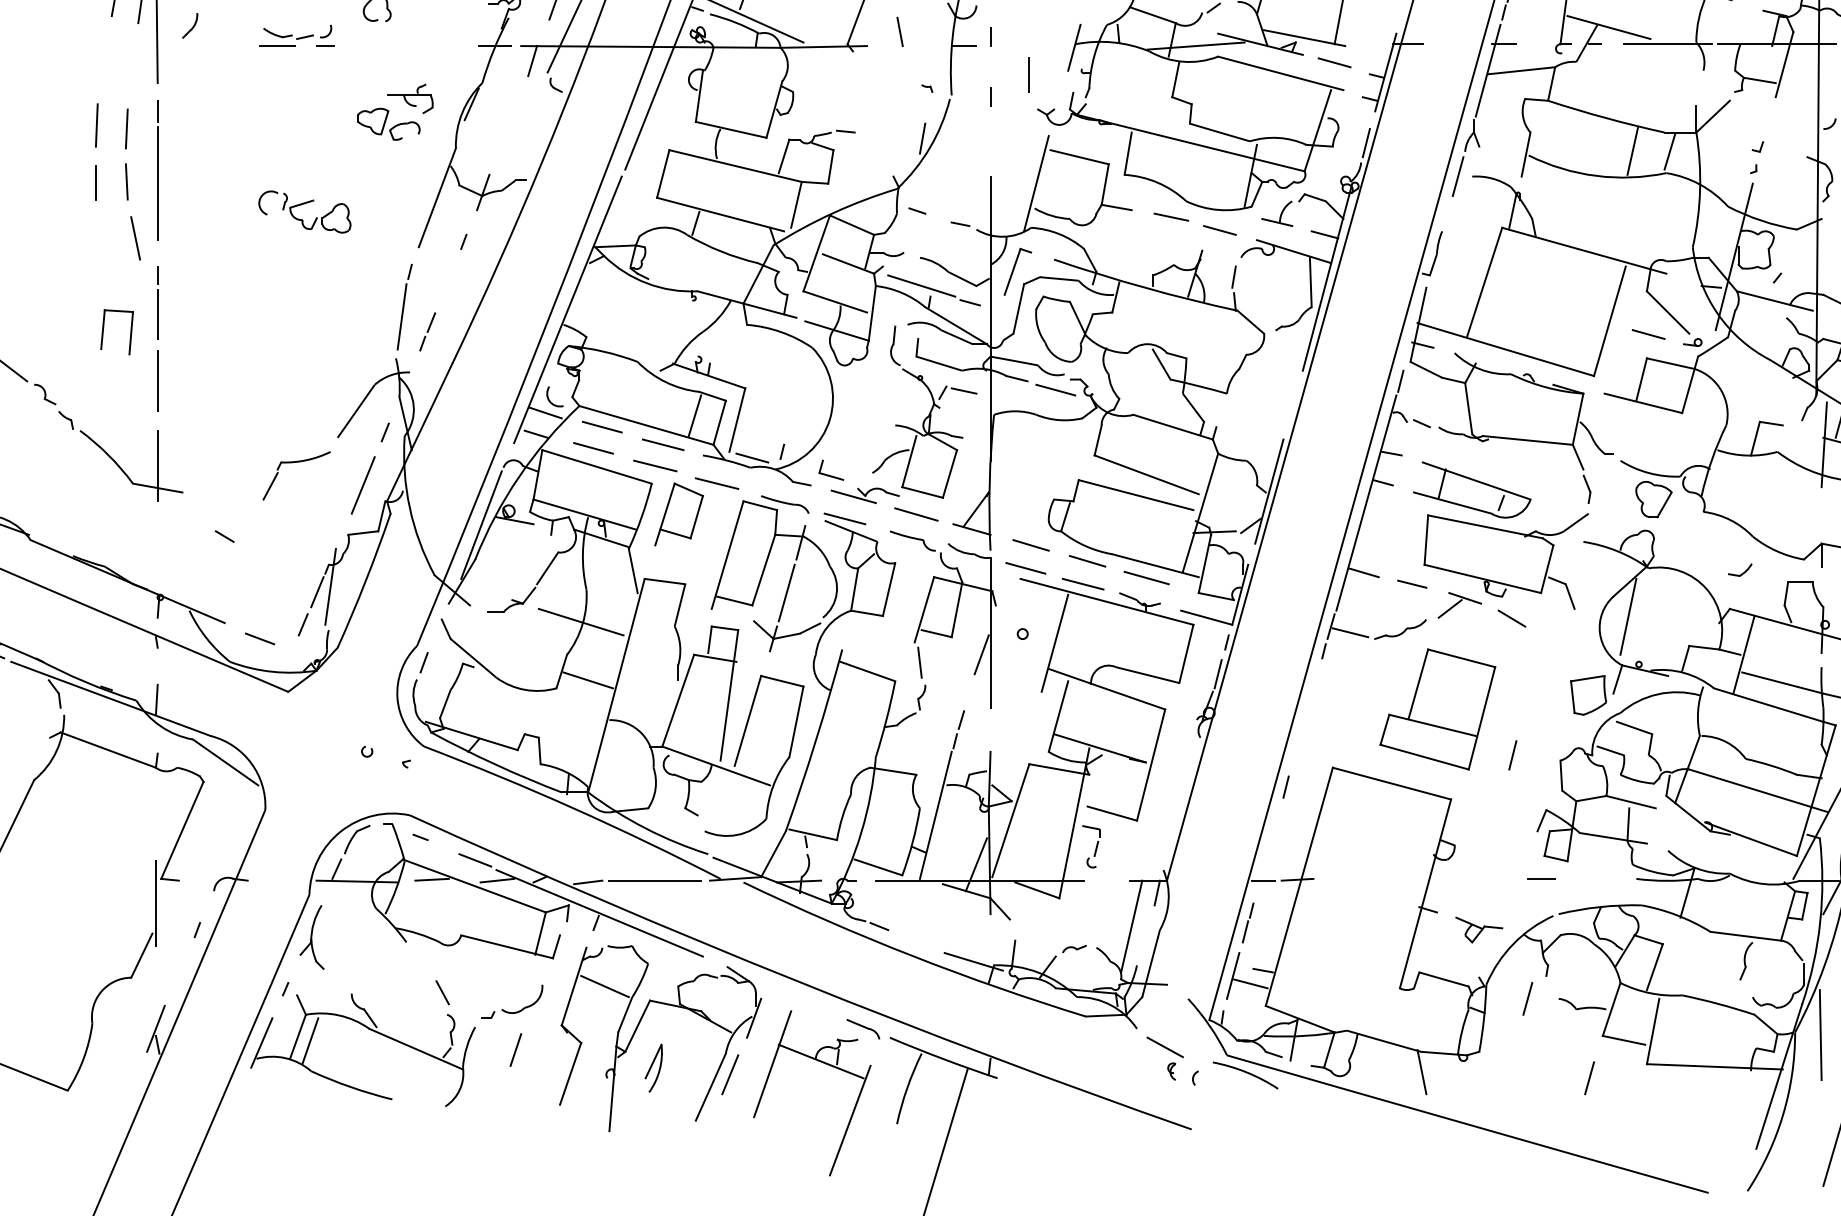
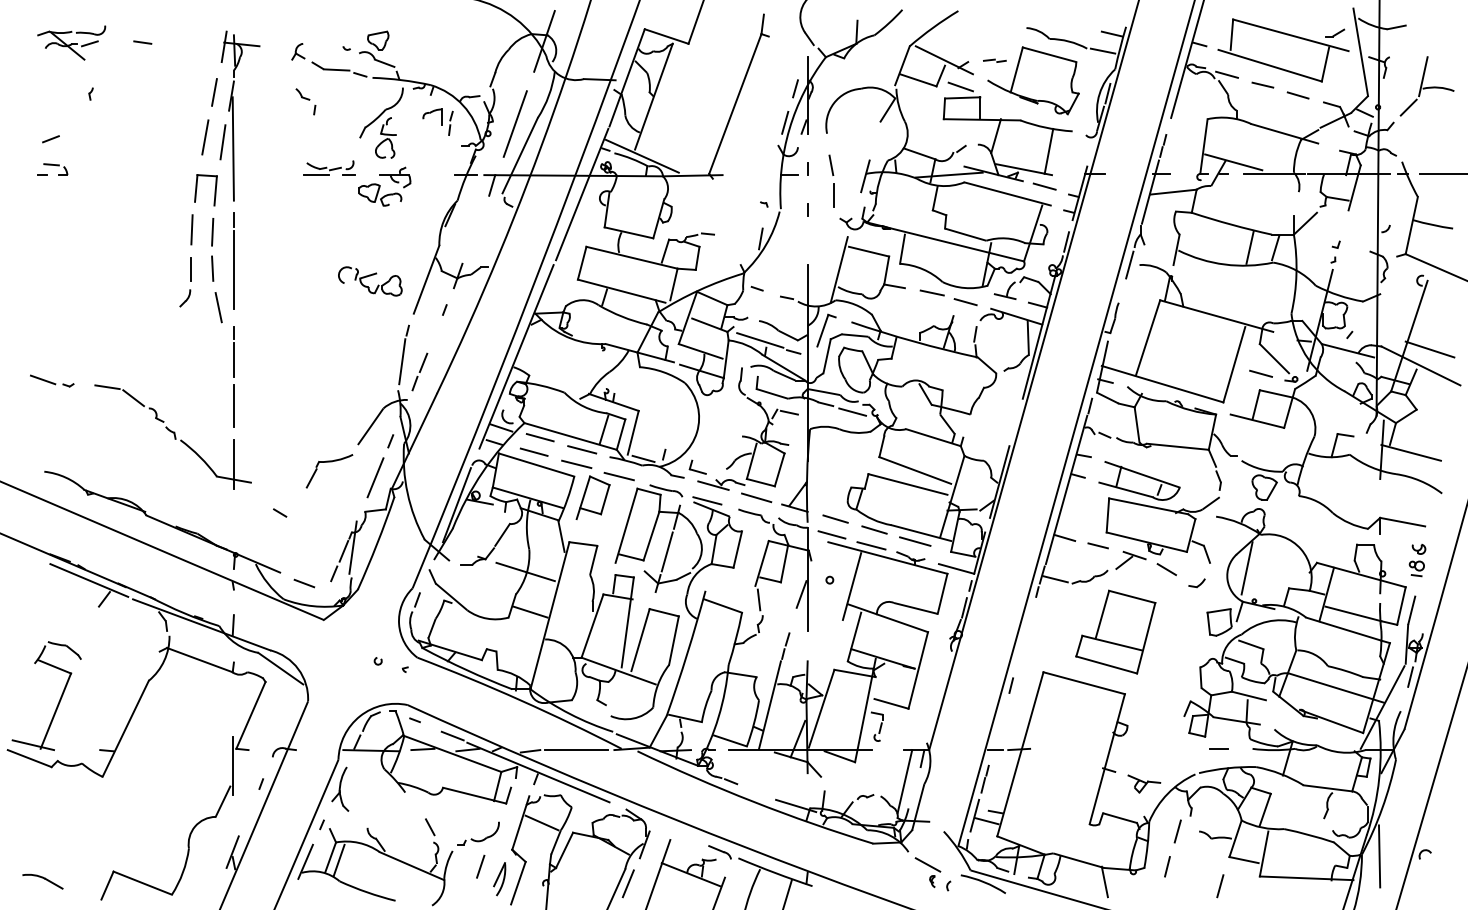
part: (190, 26) -> (185, 298), moved
line: (900, 30) -> (831, 164), moved
part: (395, 111) -> (384, 186), moved
part: (305, 212) -> (370, 281), moved
part: (104, 331) -> (197, 189), moved
part: (427, 331) -> (419, 371), size x1.43
part: (1739, 570) -> (1196, 583), moved
line: (1512, 755) -> (1167, 866), moved
line: (1540, 878) -> (1218, 748), moved
part: (653, 1068) -> (499, 879), moved

